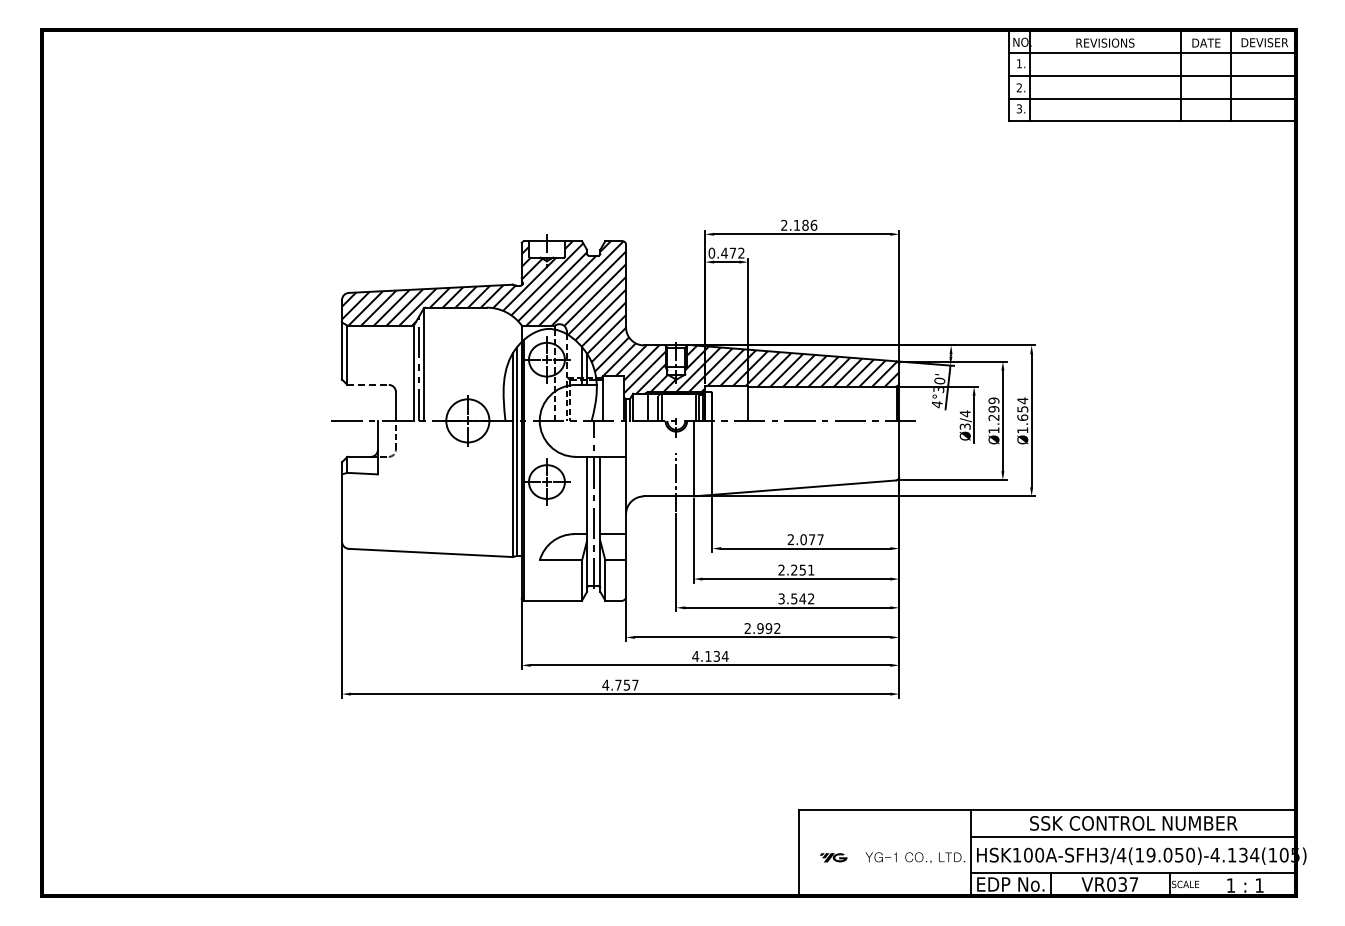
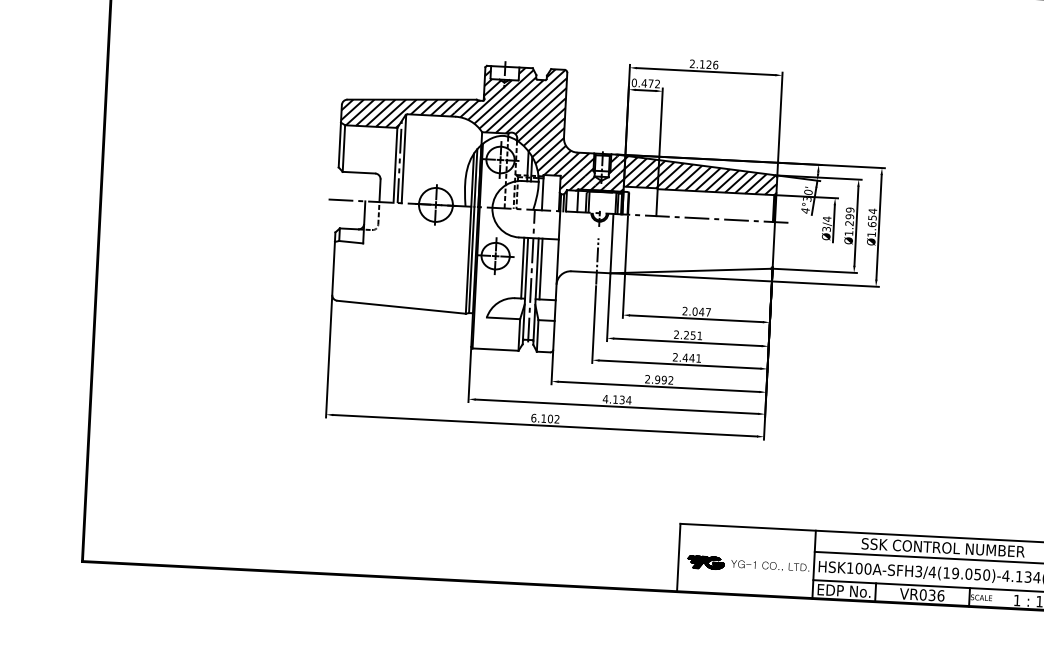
text: (805, 225) -> (709, 64), 2.186 -> 2.126
line: (368, 384) -> (359, 172), dashed -> solid
line: (582, 495) -> (523, 268), added
line: (605, 495) -> (541, 269), added
text: (811, 539) -> (701, 311), 2.077 -> 2.047
text: (796, 598) -> (687, 357), 3.542 -> 2.441
text: (620, 684) -> (545, 418), 4.757 -> 6.102
part: (833, 857) -> (705, 562), size x1.67
text: (1133, 884) -> (940, 595), VR037 -> VR036

